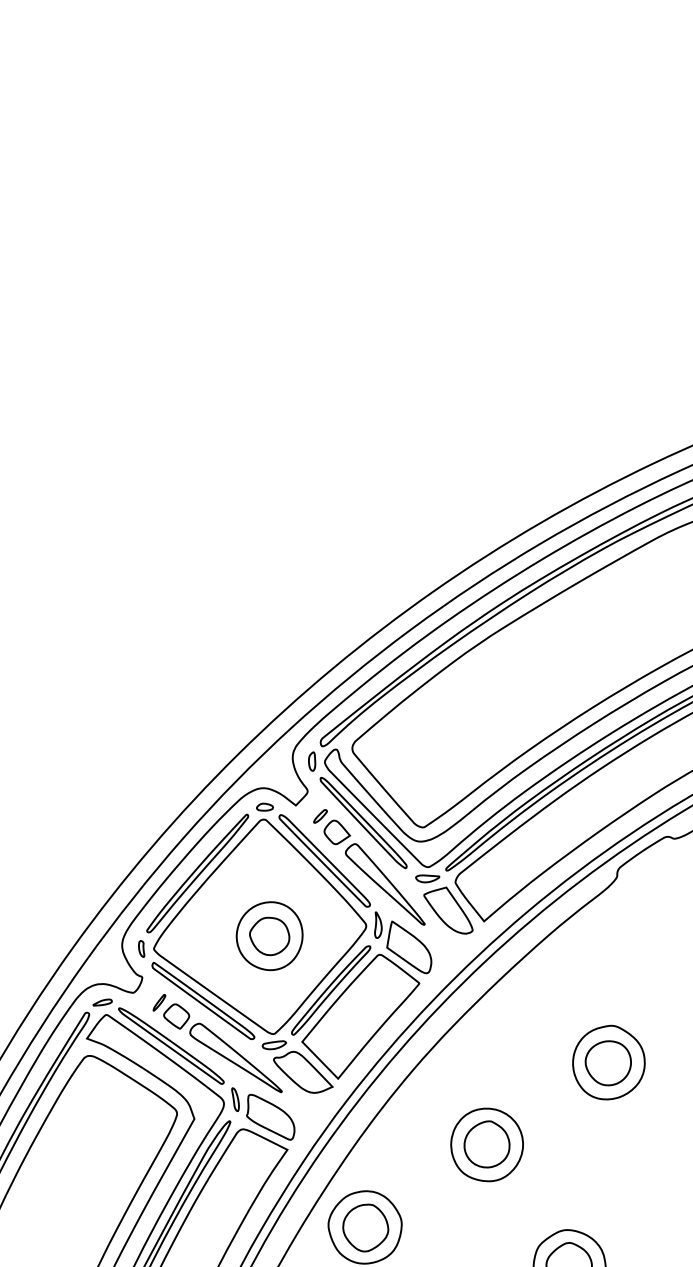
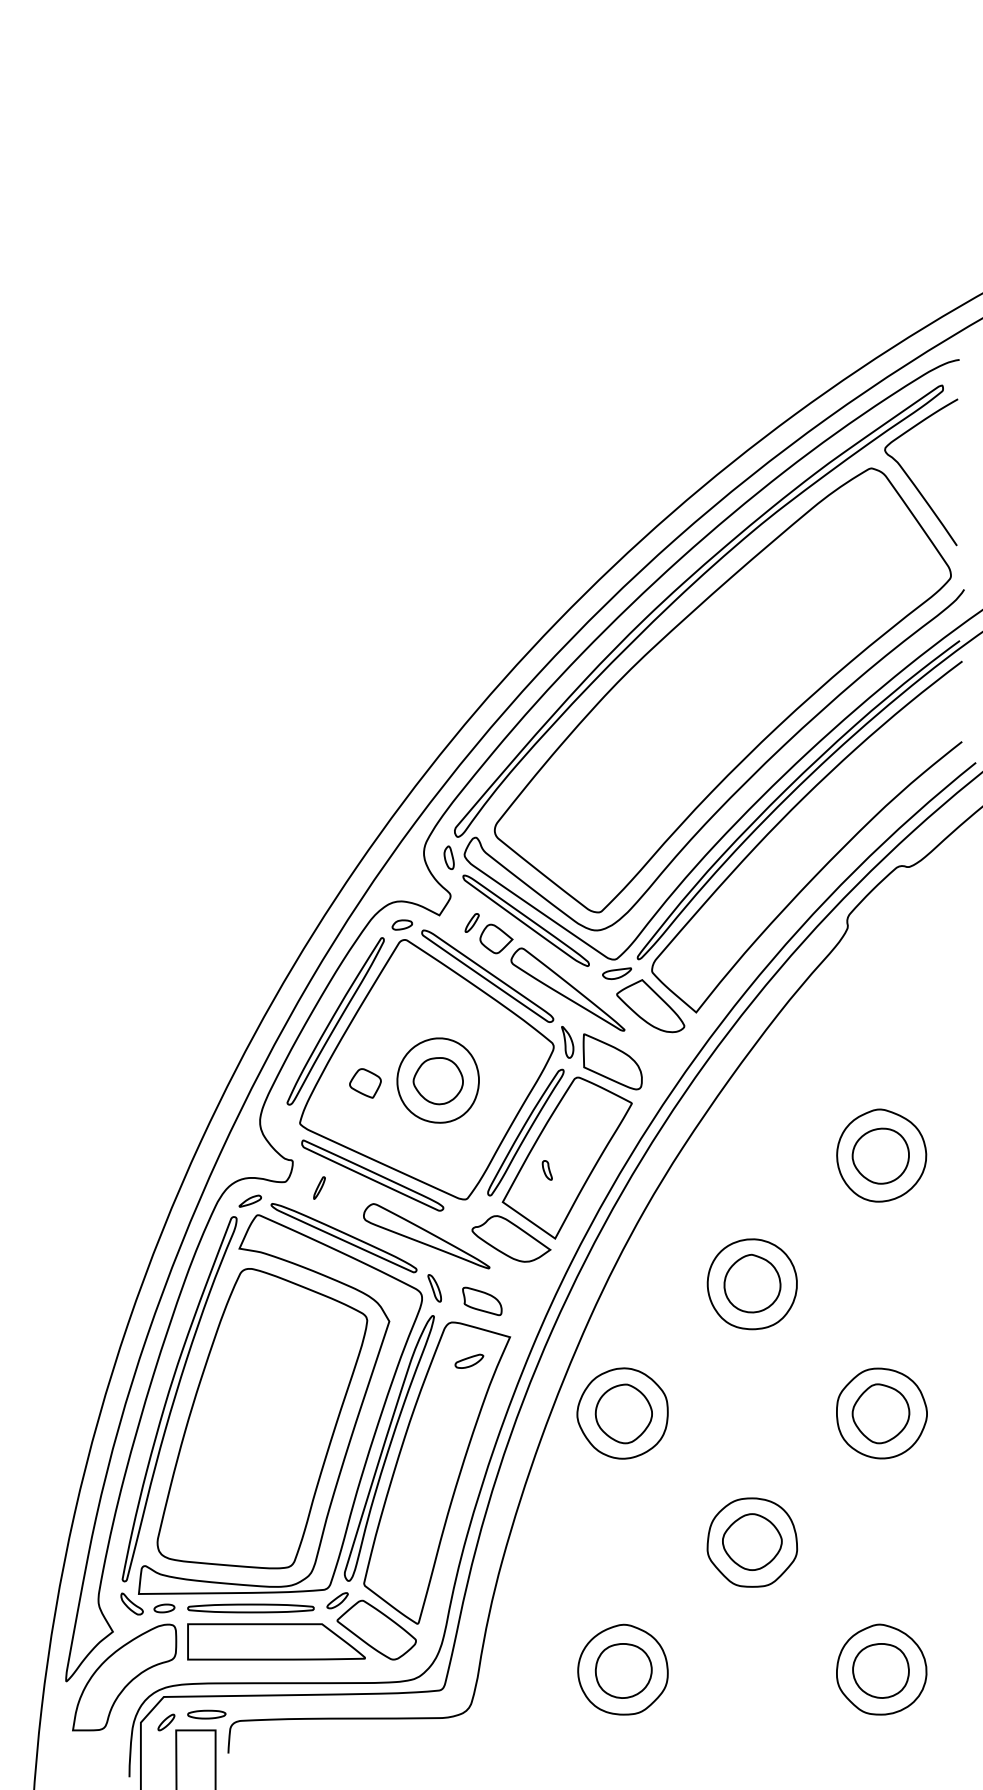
part: (141, 948) -> (546, 1170), moved
part: (176, 1016) -> (365, 1083), moved
part: (274, 1044) -> (469, 1360), moved
part: (271, 1117) -> (482, 1301), size x0.6

